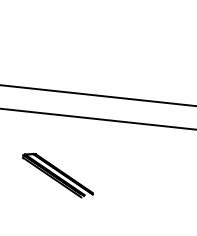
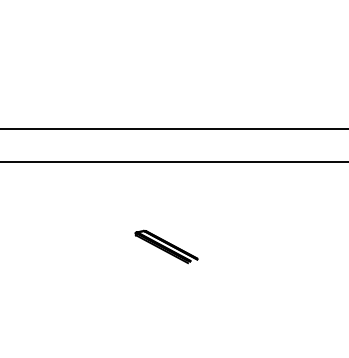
part: (58, 175) -> (166, 246), size x0.6

